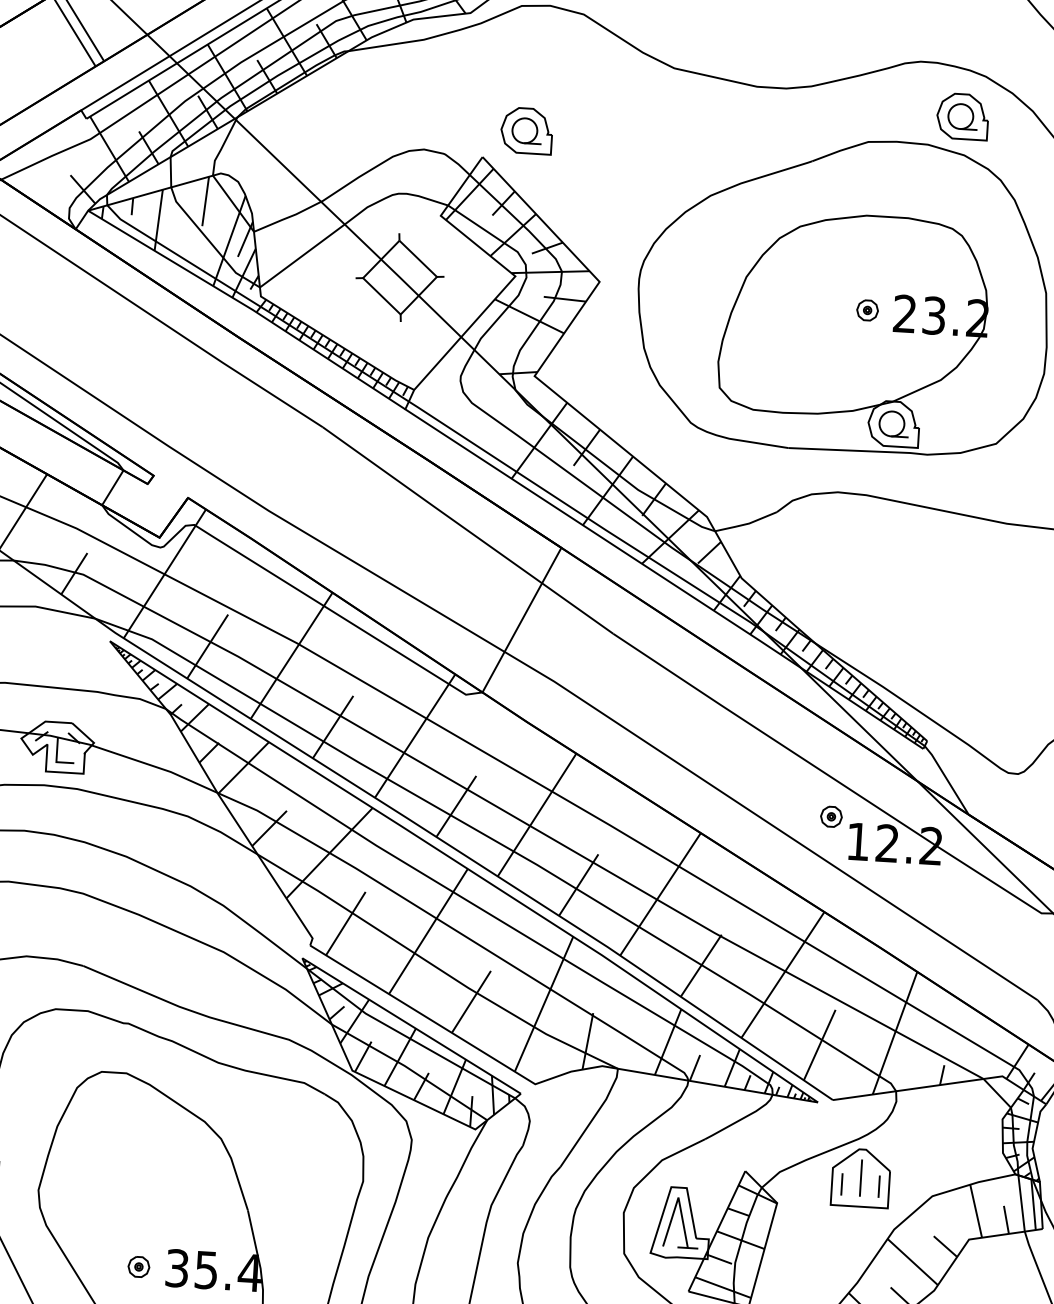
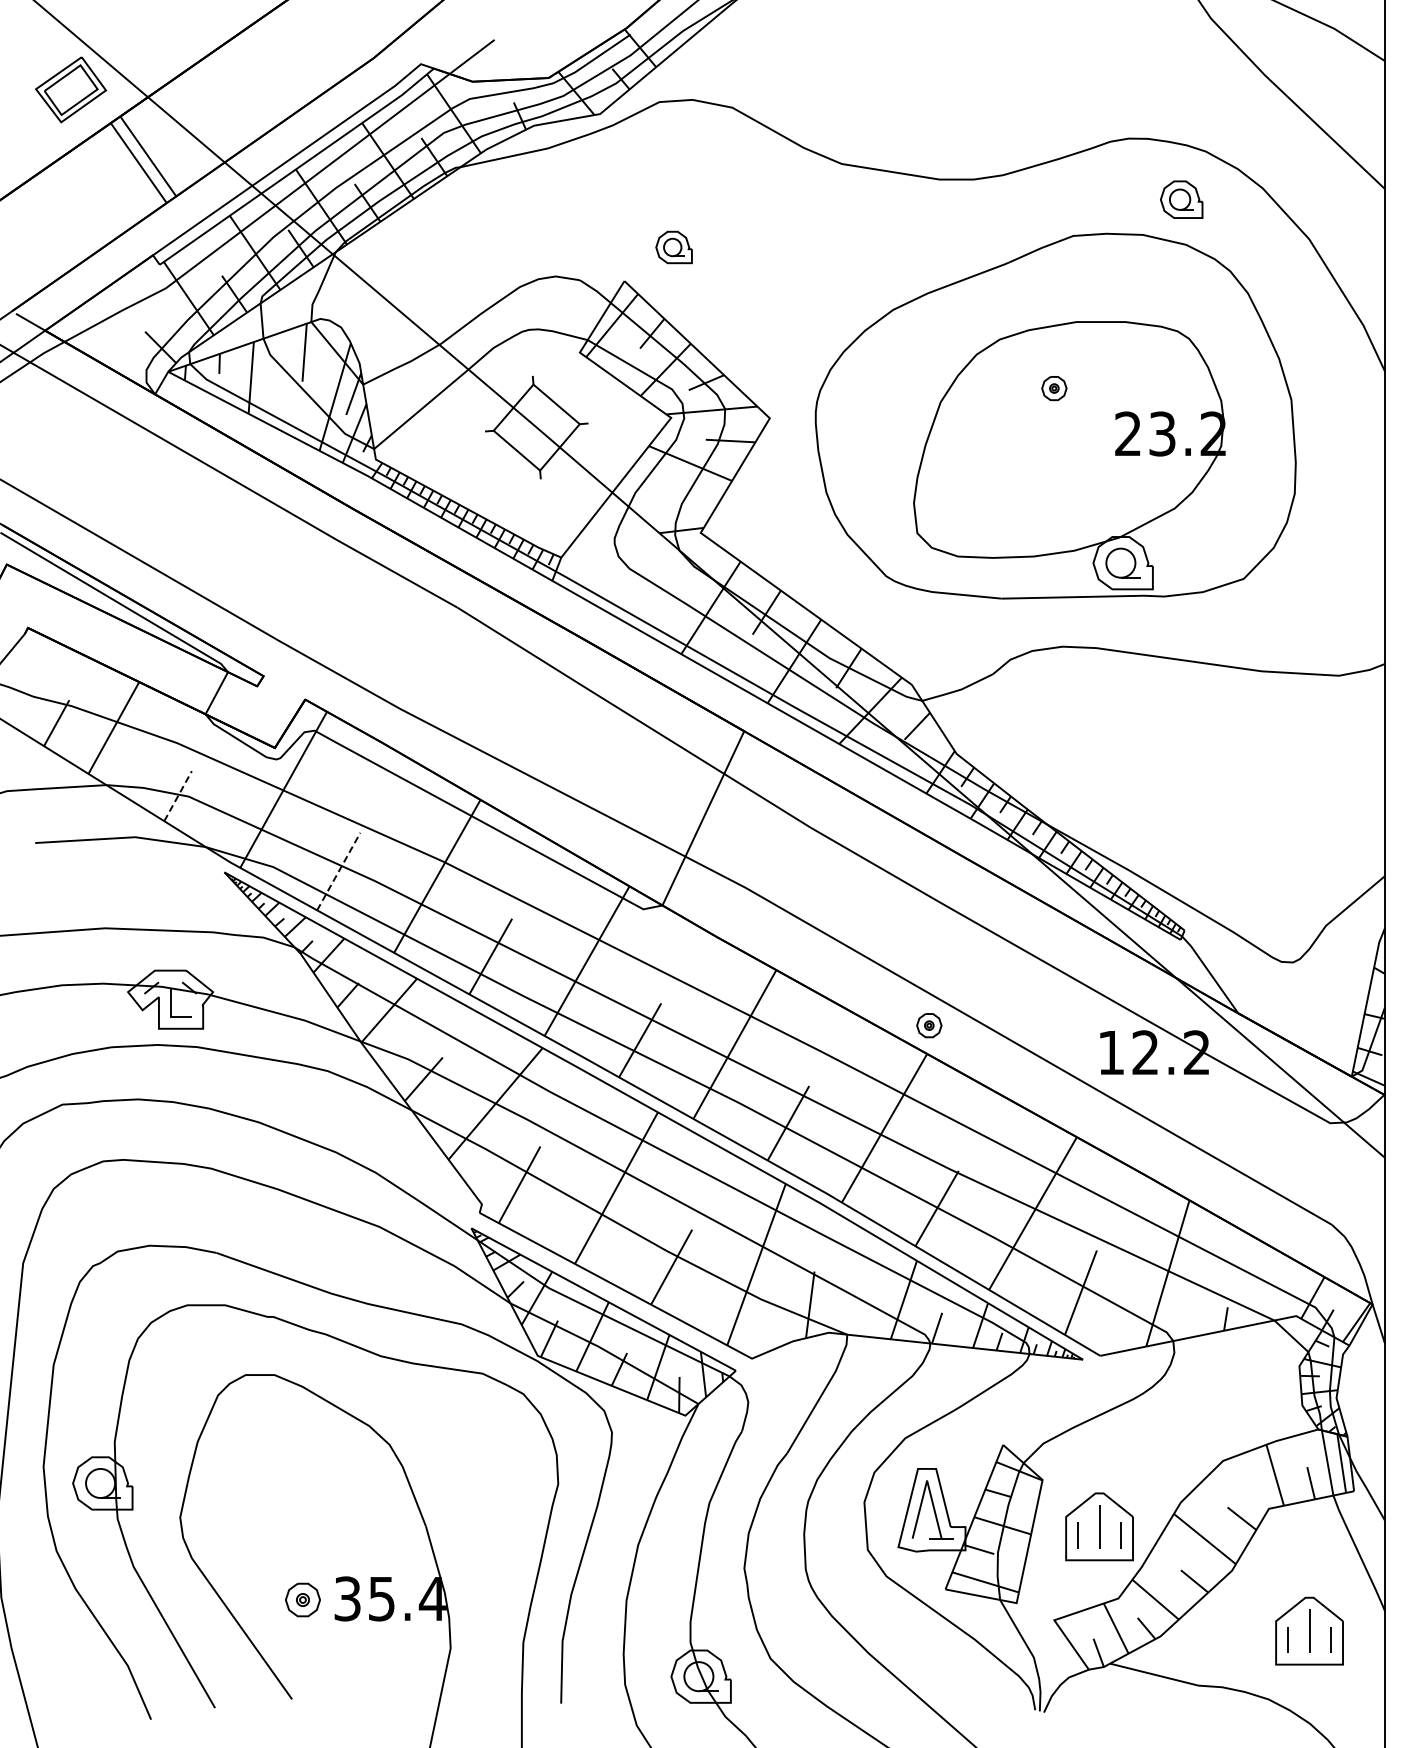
part: (962, 116) -> (1181, 199), size x0.7
part: (526, 130) -> (673, 247), size x0.6
part: (867, 310) -> (1054, 388), moved
line: (74, 574) -> (178, 796), solid -> dashed
line: (208, 646) -> (339, 871), solid -> dashed
part: (831, 816) -> (929, 1025), moved
part: (860, 1177) -> (1099, 1526), moved
part: (138, 1266) -> (302, 1599), size x1.4

